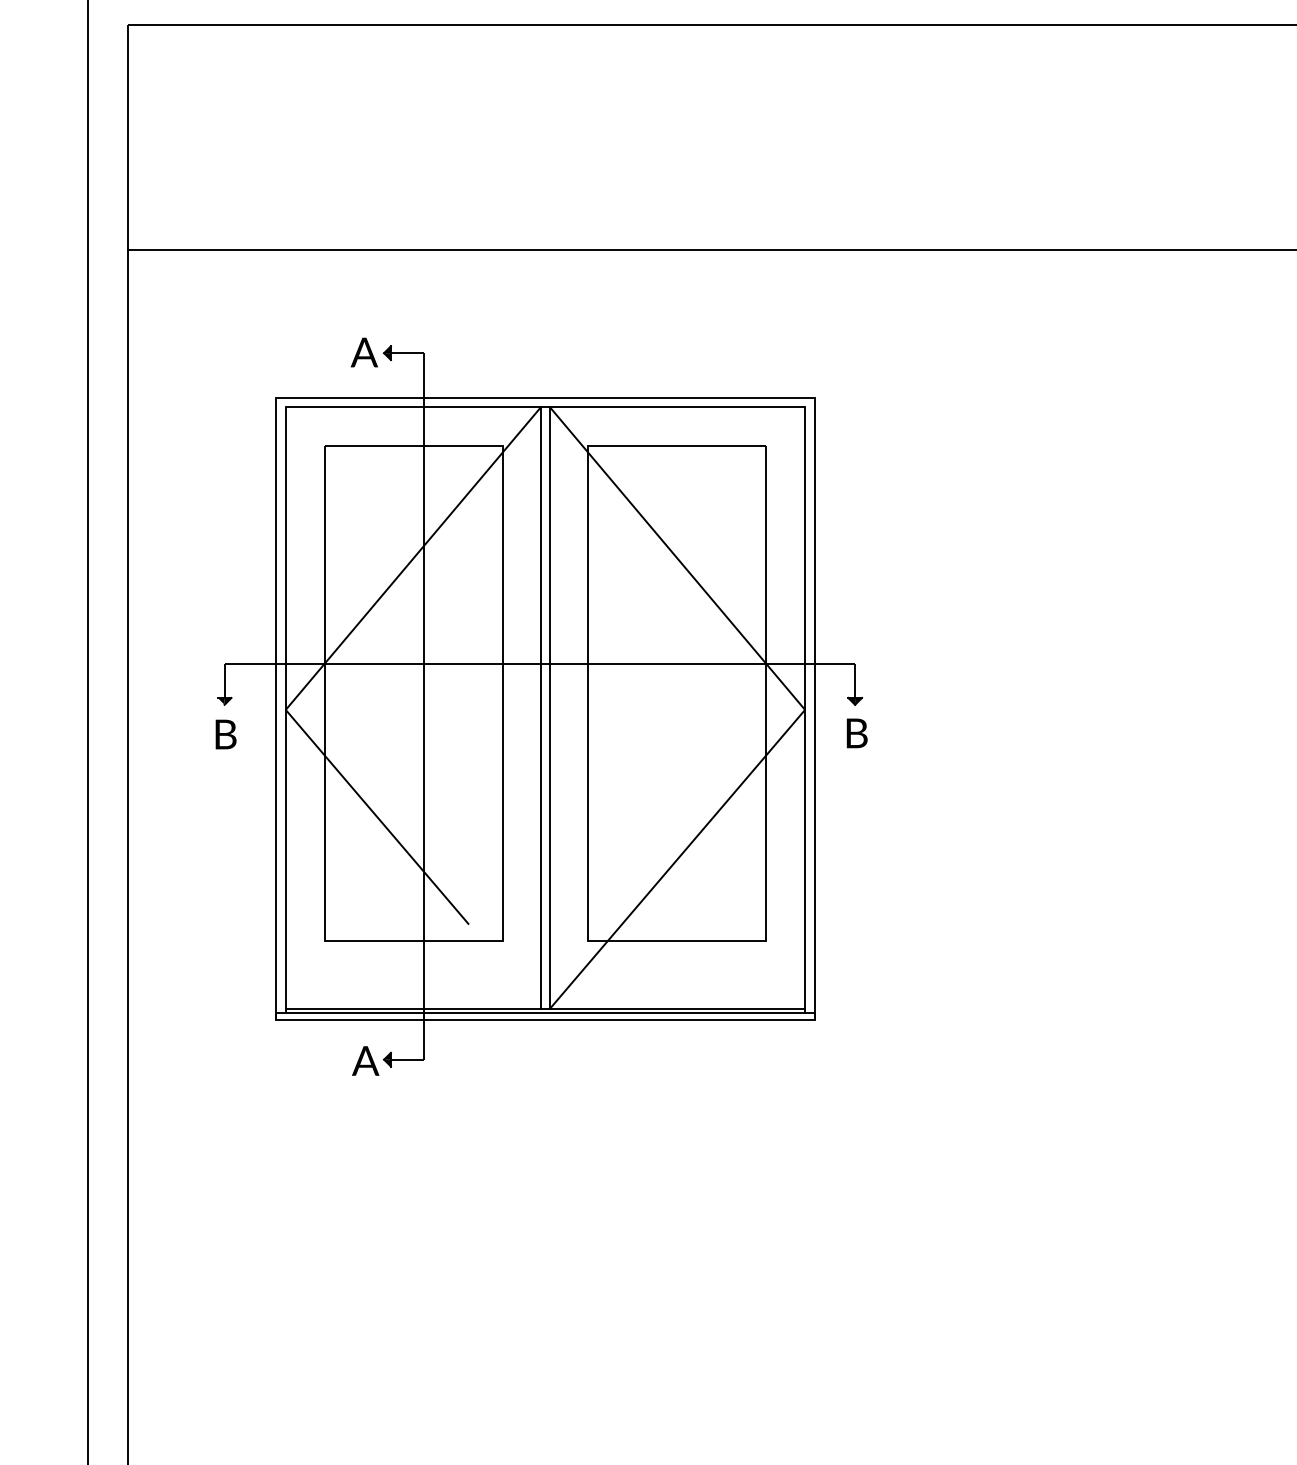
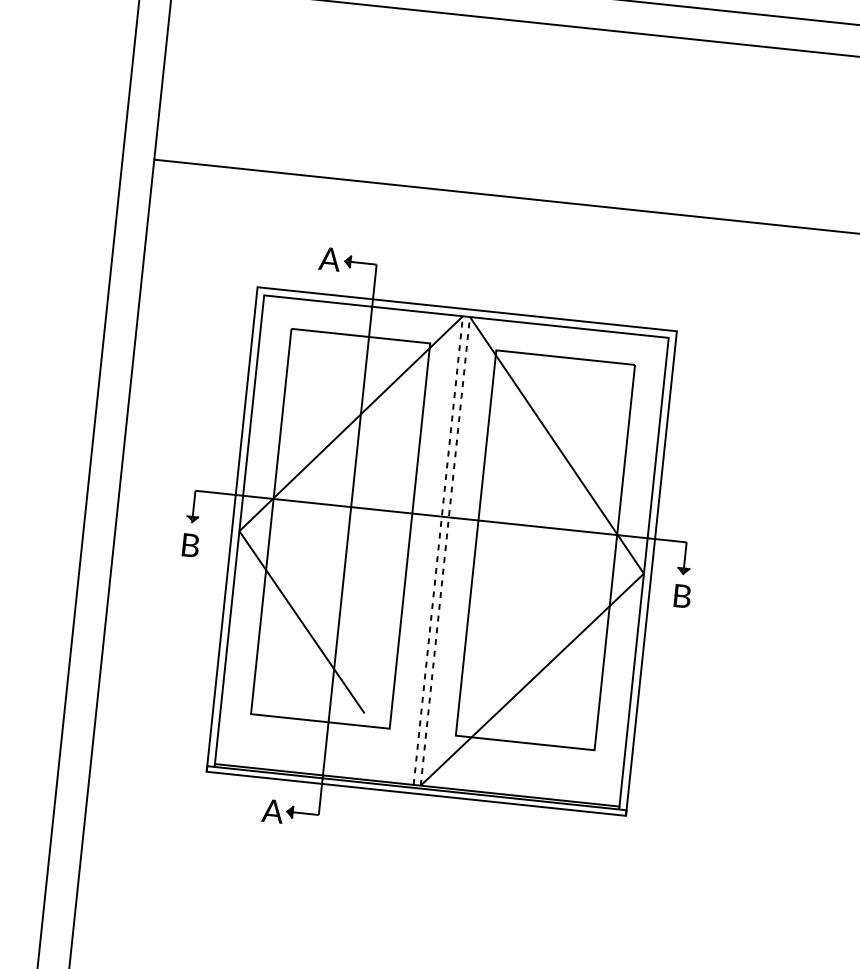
line: (540, 708) -> (437, 550), solid -> dashed
line: (549, 708) -> (444, 551), solid -> dashed

